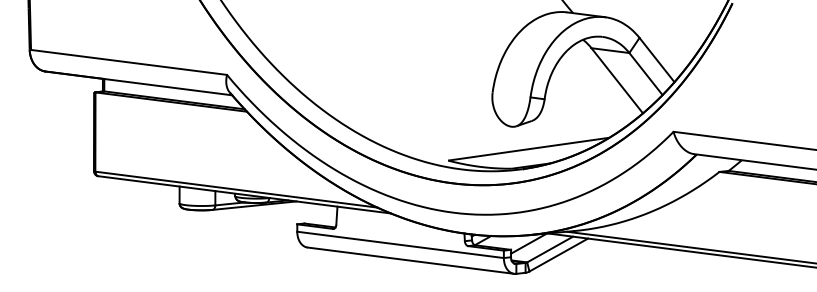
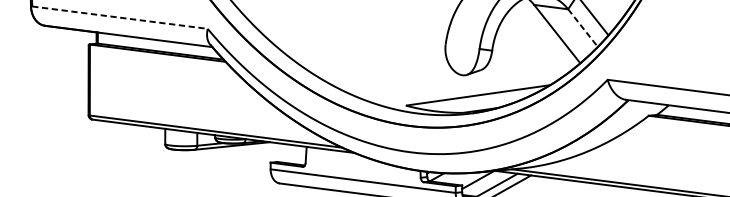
line: (129, 62) -> (120, 17), solid -> dashed
line: (645, 74) -> (582, 28), solid -> dashed

